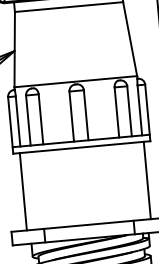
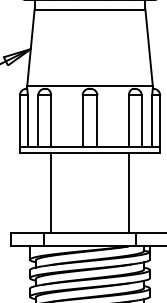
line: (147, 180) -> (129, 192), moved
line: (23, 191) -> (50, 192), moved

